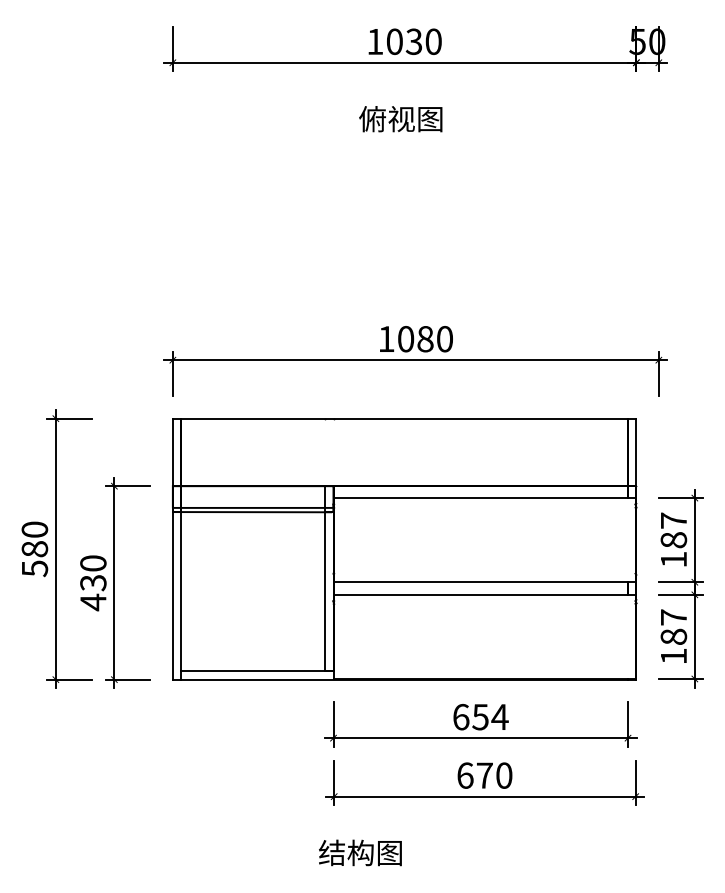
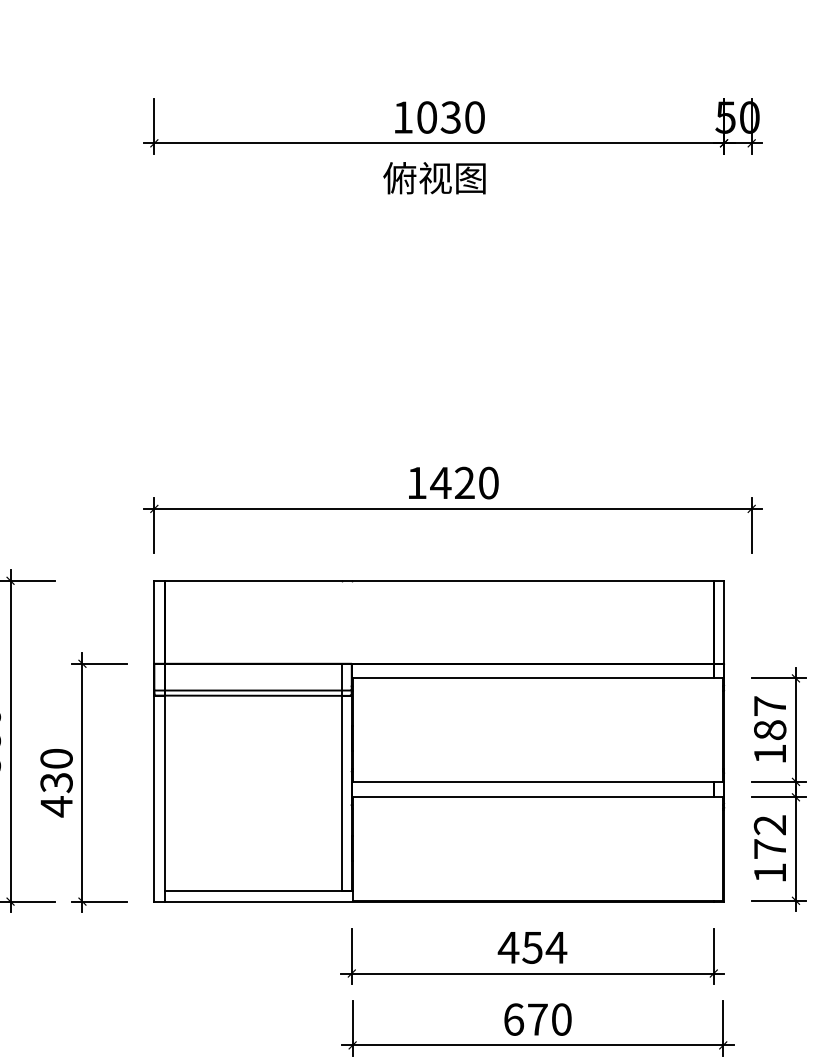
text: (400, 119) -> (434, 178), moved
text: (415, 339) -> (452, 483), 1080 -> 1420
text: (673, 626) -> (769, 836), 187 -> 172
text: (460, 716) -> (507, 946), 654 -> 454

